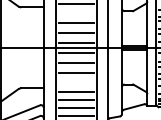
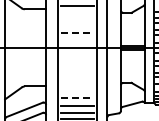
line: (76, 22) -> (77, 23), removed
line: (76, 32) -> (77, 33), solid -> dashed
line: (76, 42) -> (77, 42), removed
line: (76, 52) -> (77, 52), removed
line: (76, 63) -> (77, 62), removed
line: (76, 73) -> (77, 72), removed
line: (76, 91) -> (77, 89), removed
line: (76, 100) -> (77, 98), solid -> dashed

